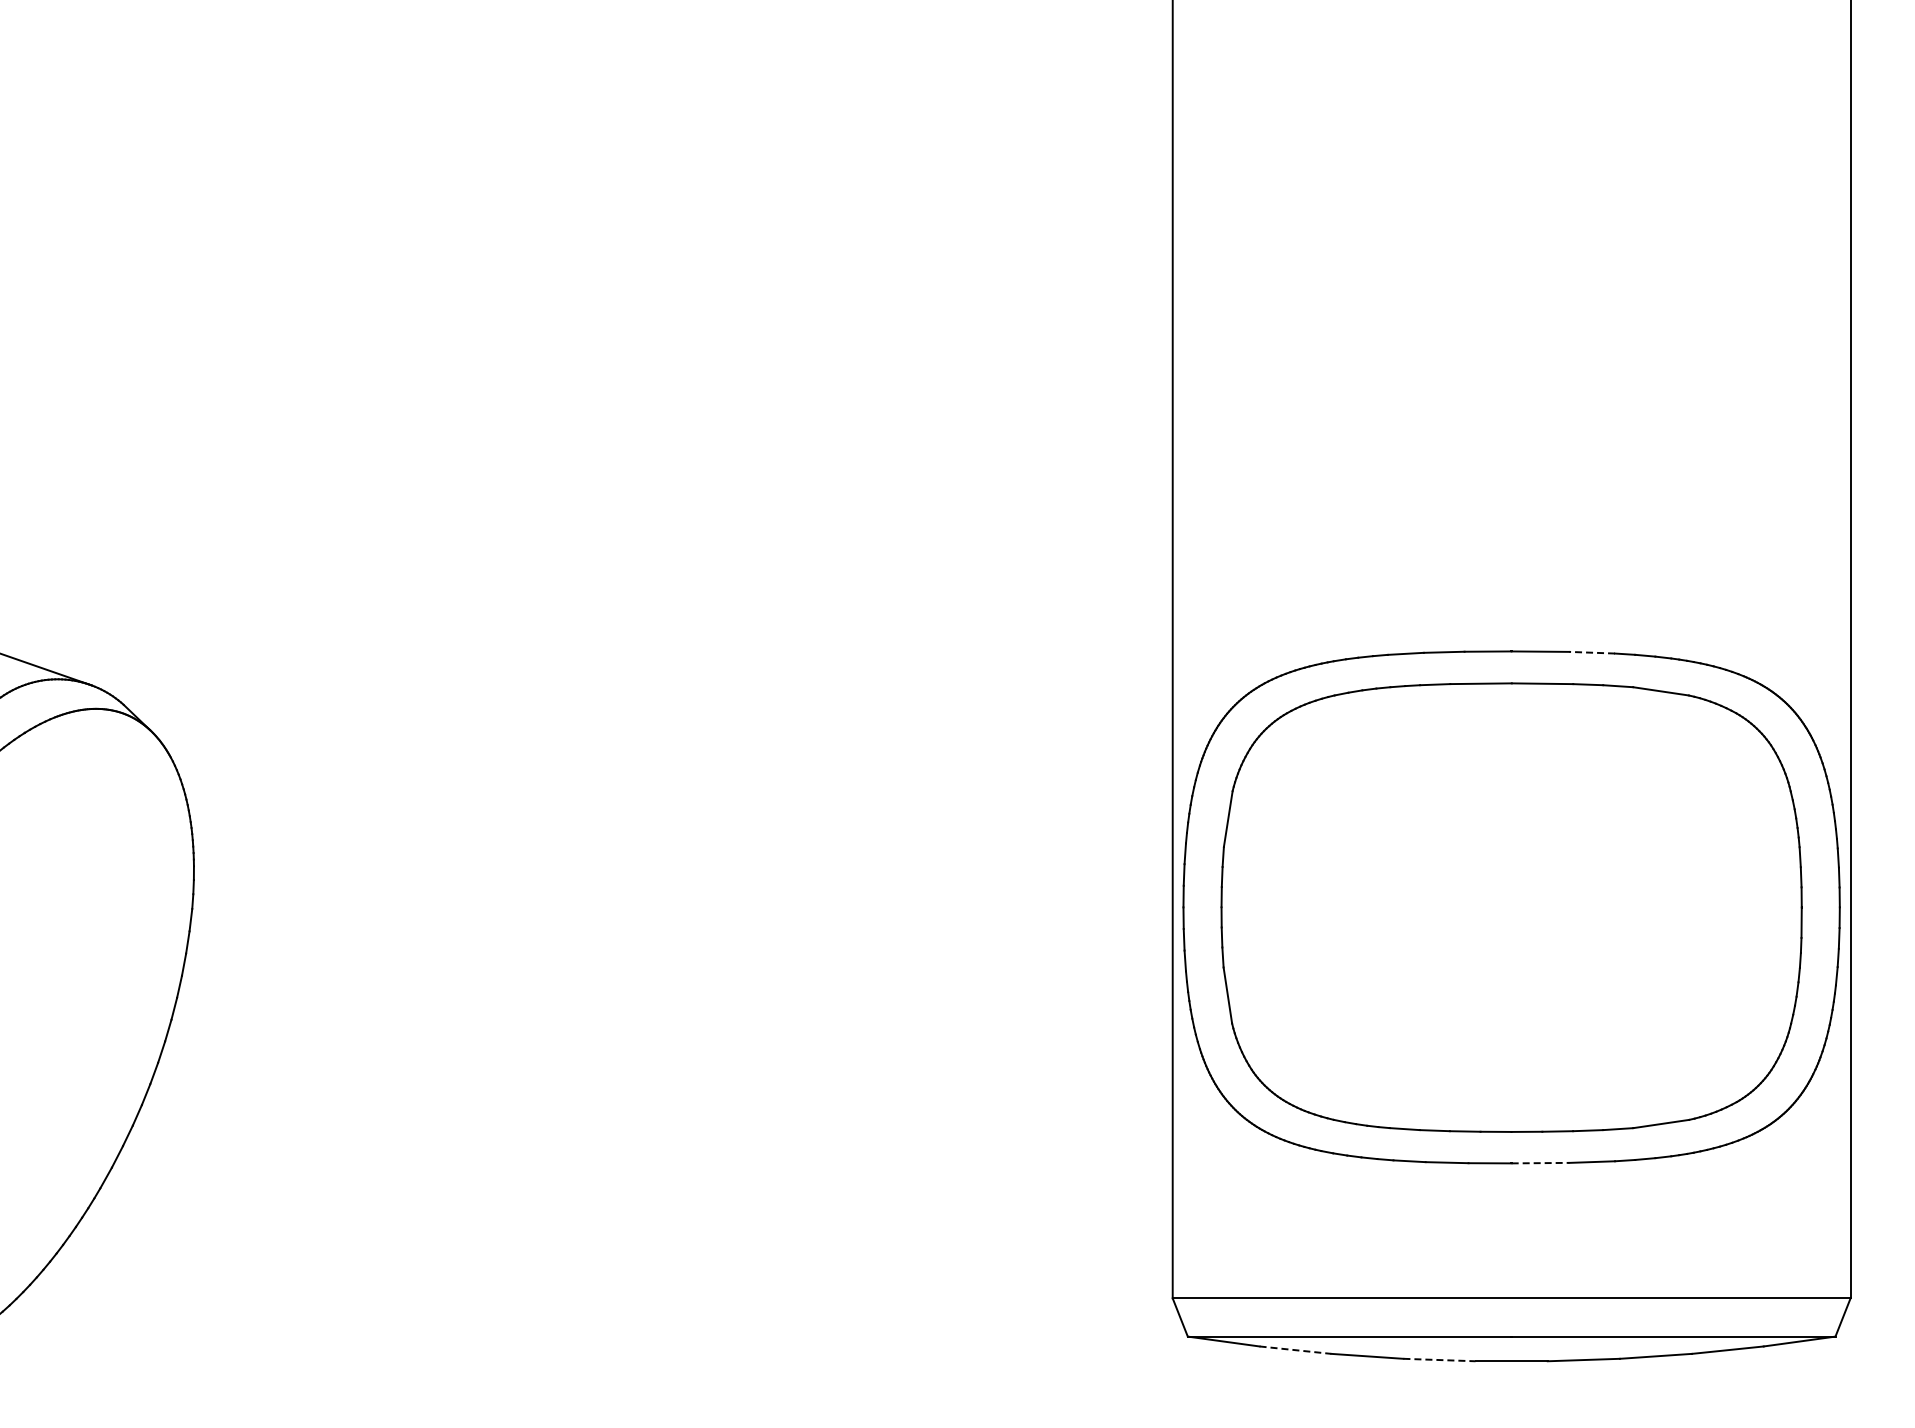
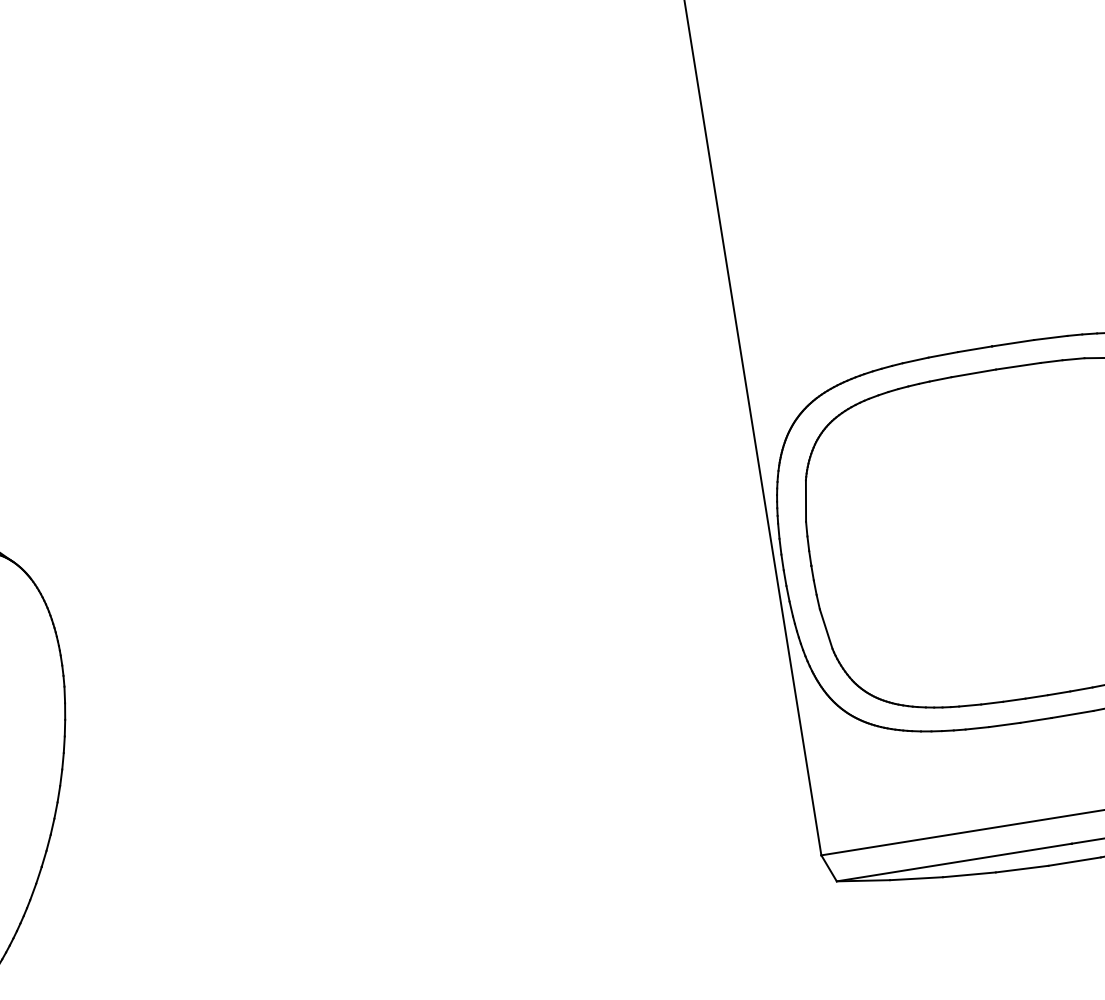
line: (1592, 652) -> (1051, 337), dashed -> solid
line: (1540, 1163) -> (1072, 714), dashed -> solid
line: (1295, 1350) -> (916, 878), dashed -> solid
line: (1439, 1360) -> (1022, 869), dashed -> solid

